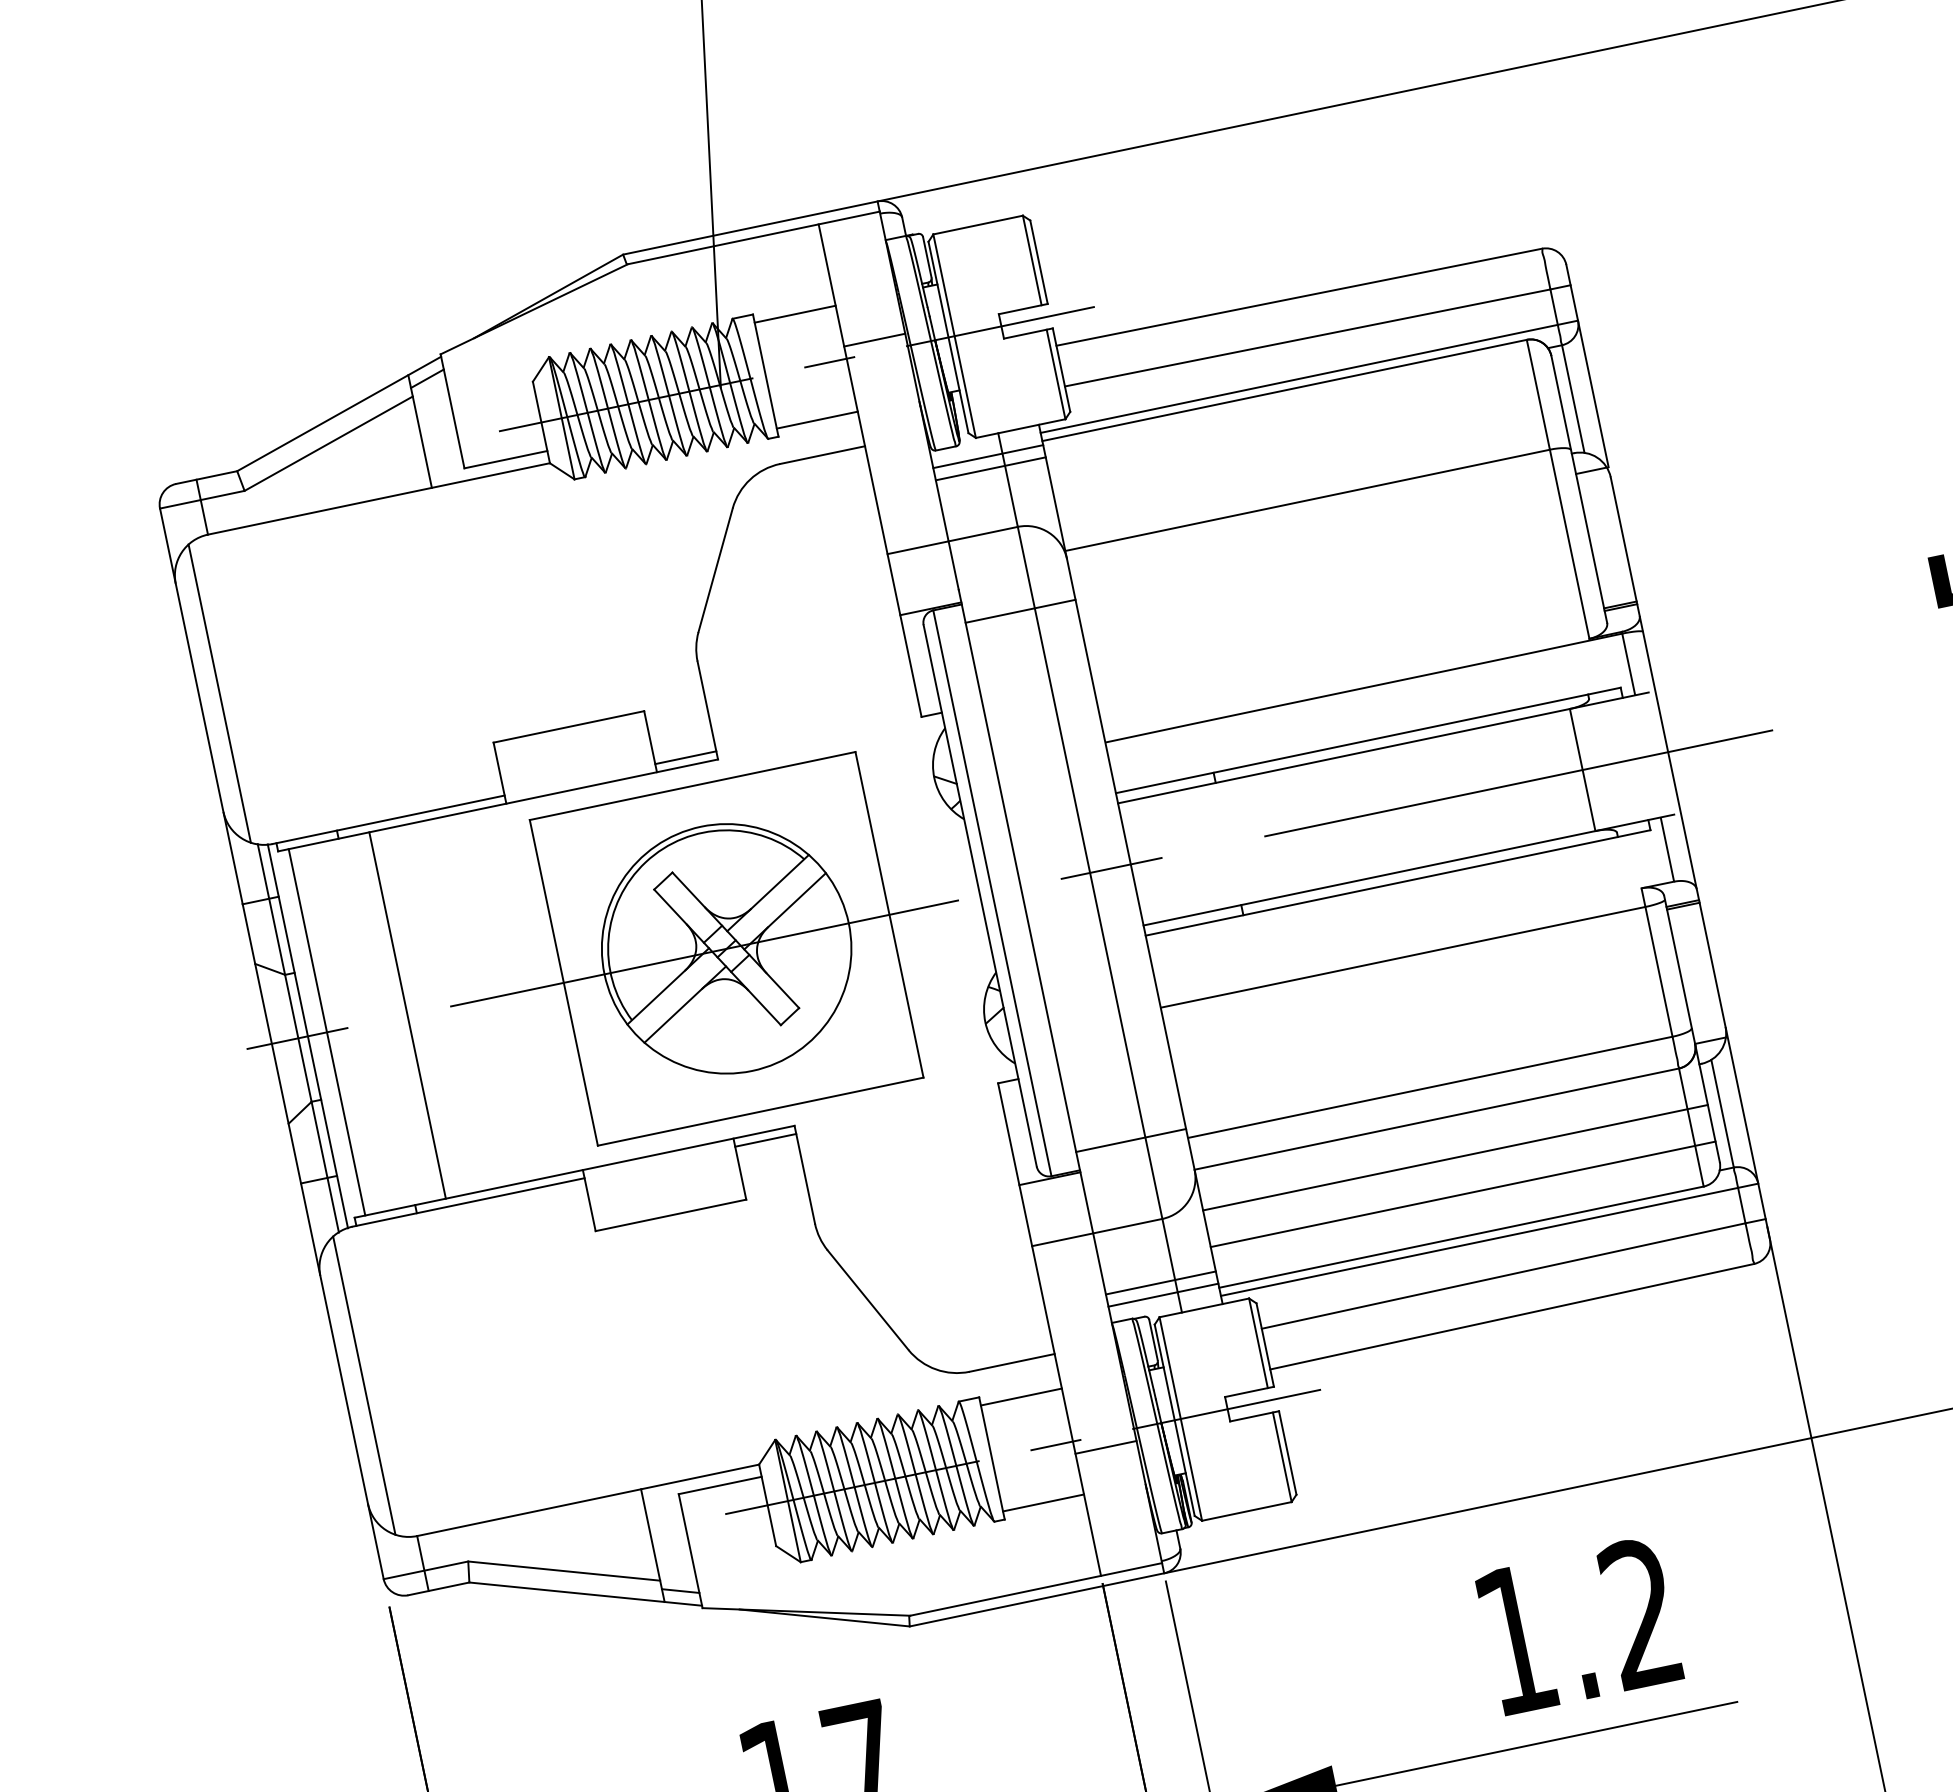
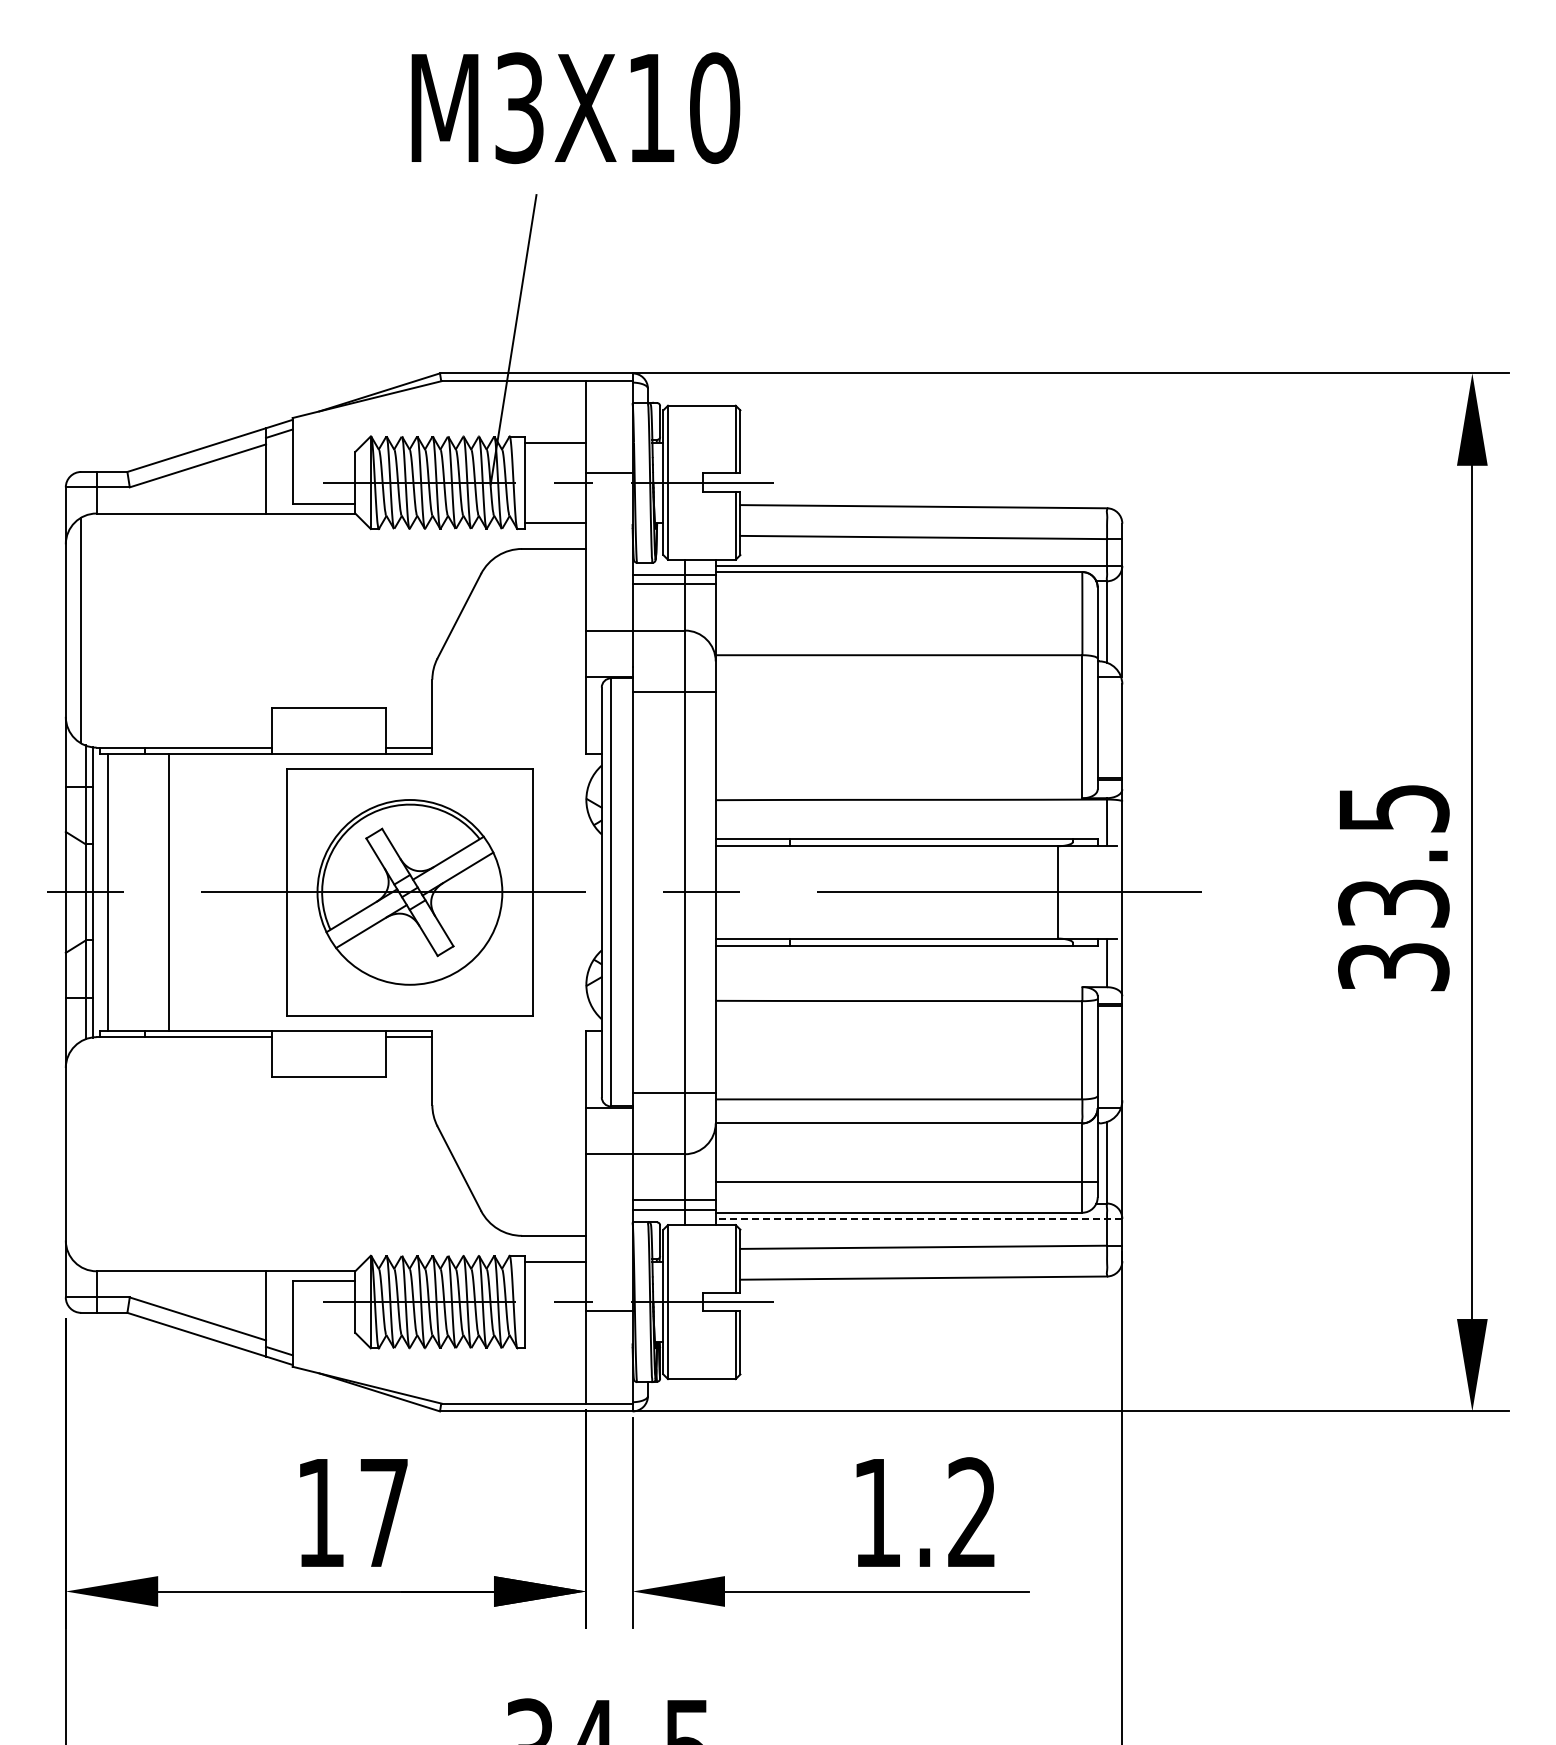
line: (1455, 1158) -> (906, 1154), removed
line: (1488, 1239) -> (918, 1218), solid -> dashed
line: (364, 1385) -> (81, 1154), removed
line: (1043, 1503) -> (555, 1342), removed

